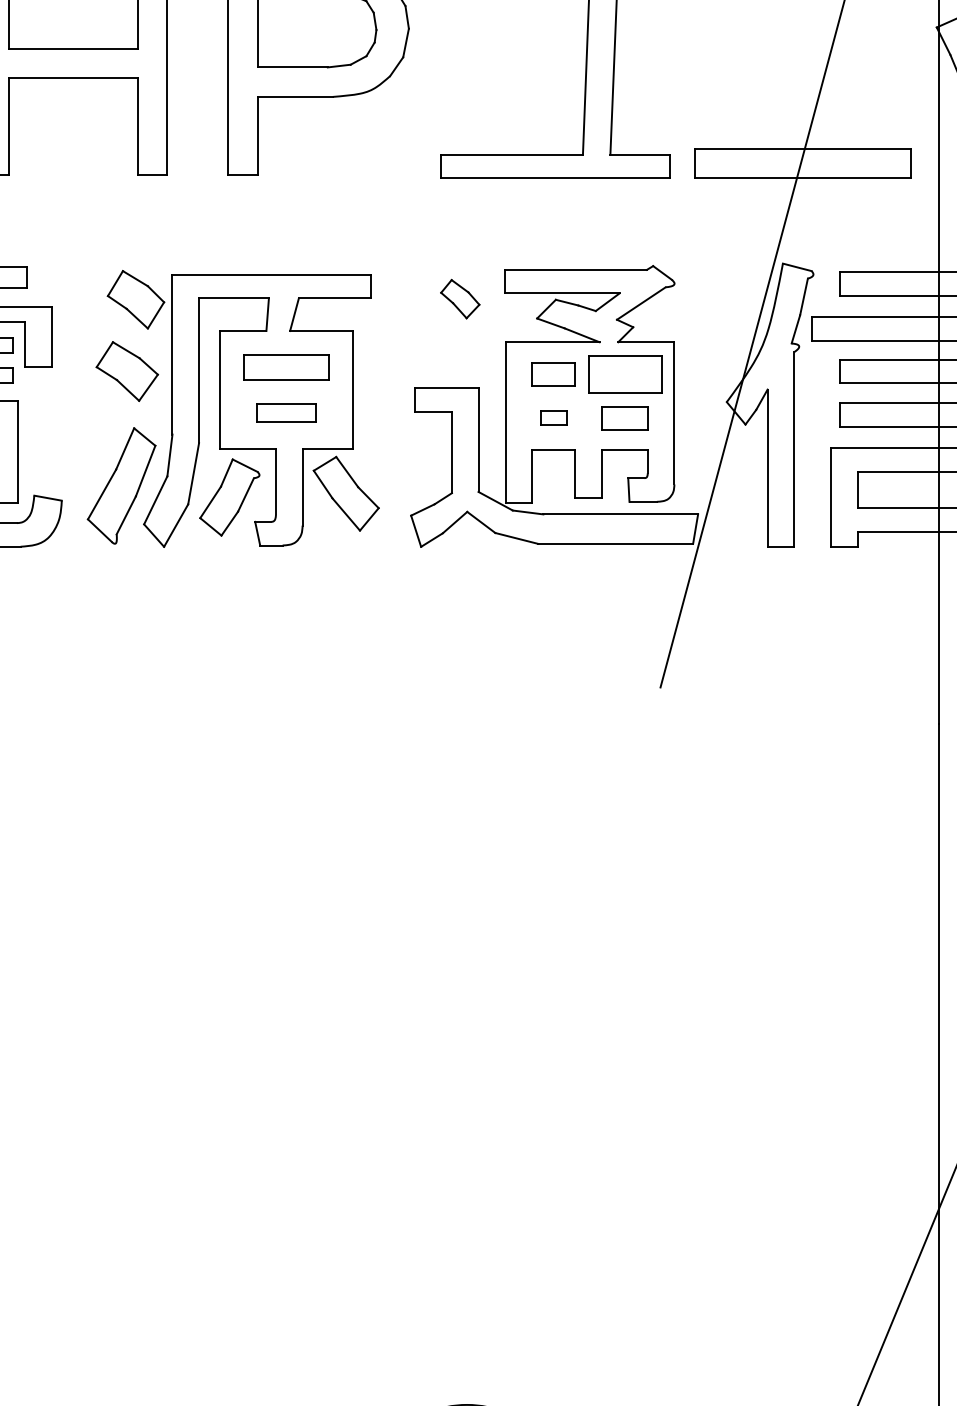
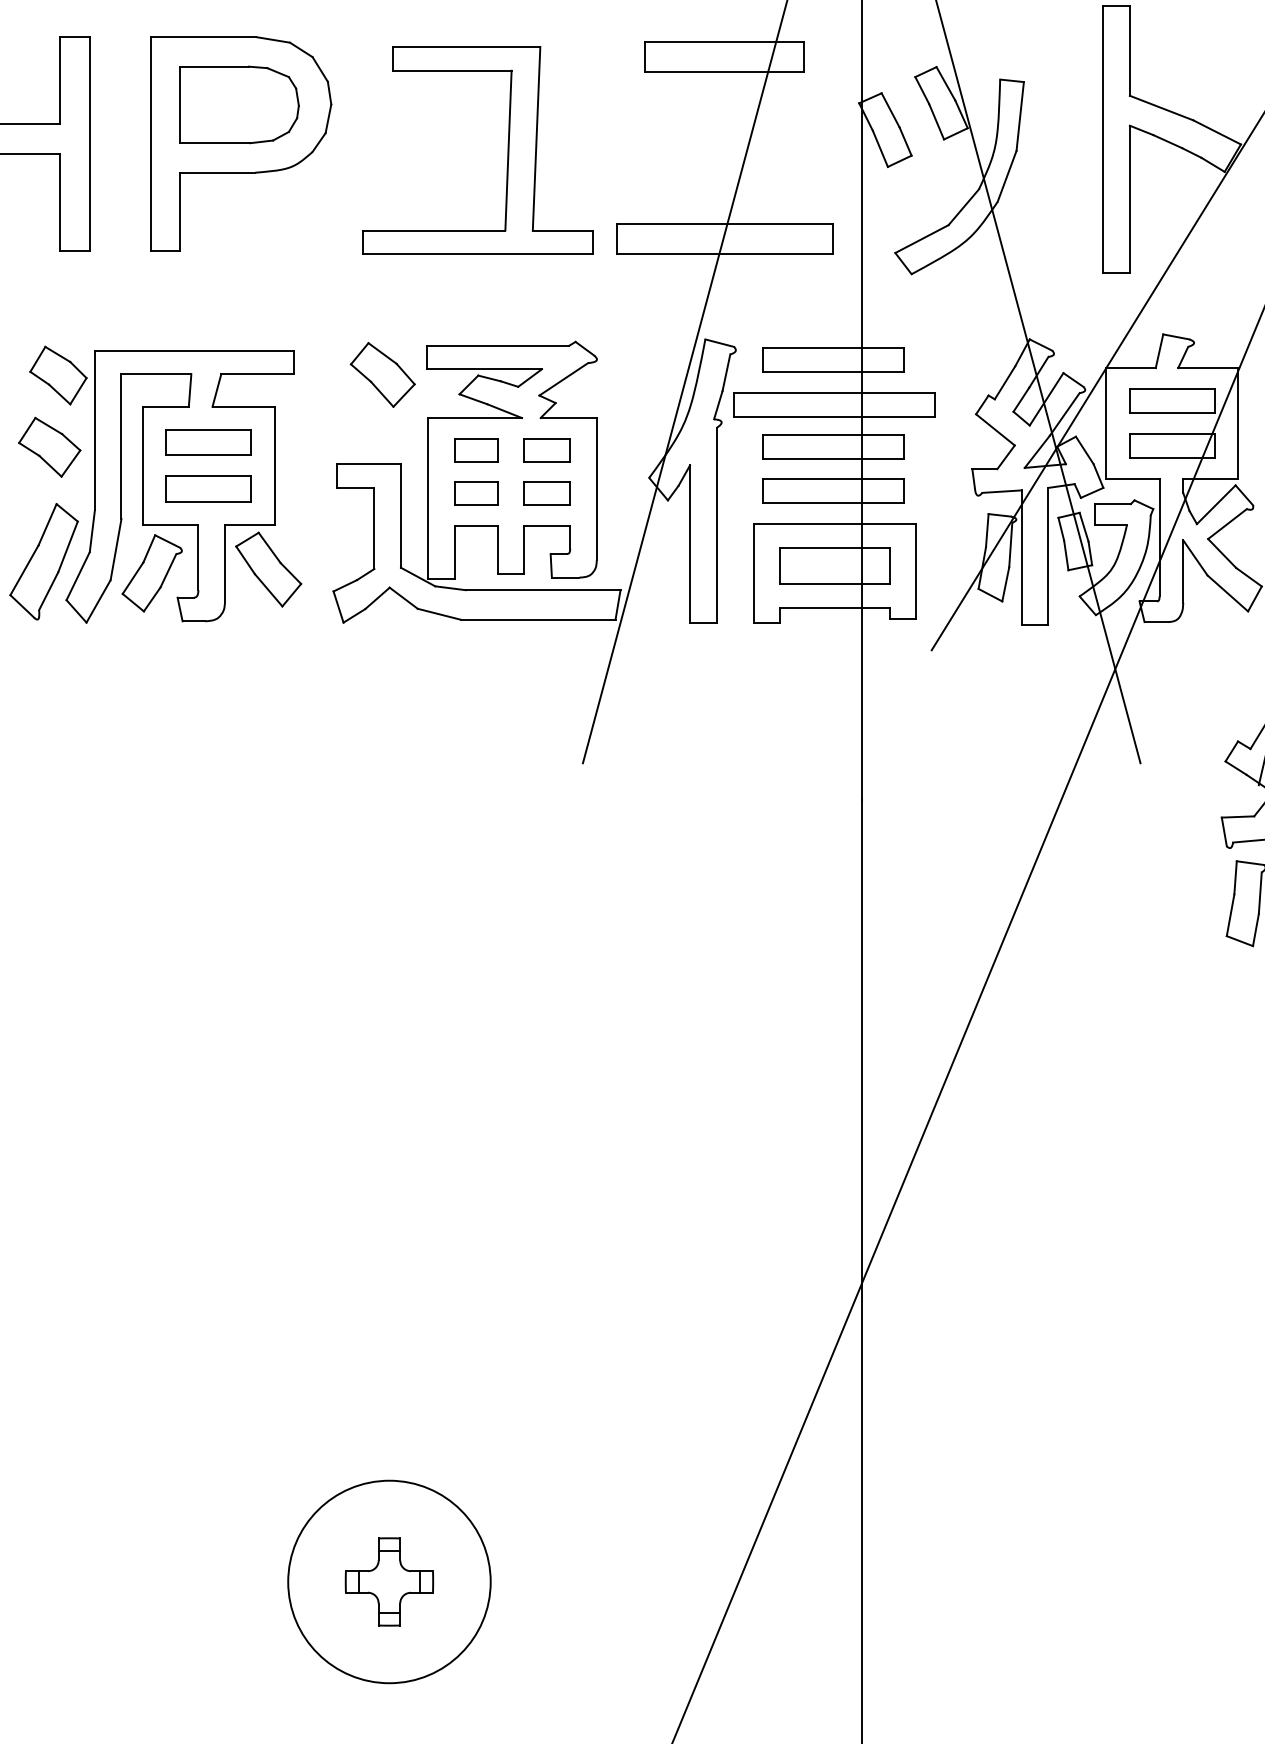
part: (460, 298) -> (382, 374), size x1.67
part: (624, 374) -> (546, 450), size x0.62
part: (286, 412) -> (208, 488), size x1.43
part: (554, 417) -> (476, 493), size x1.67

